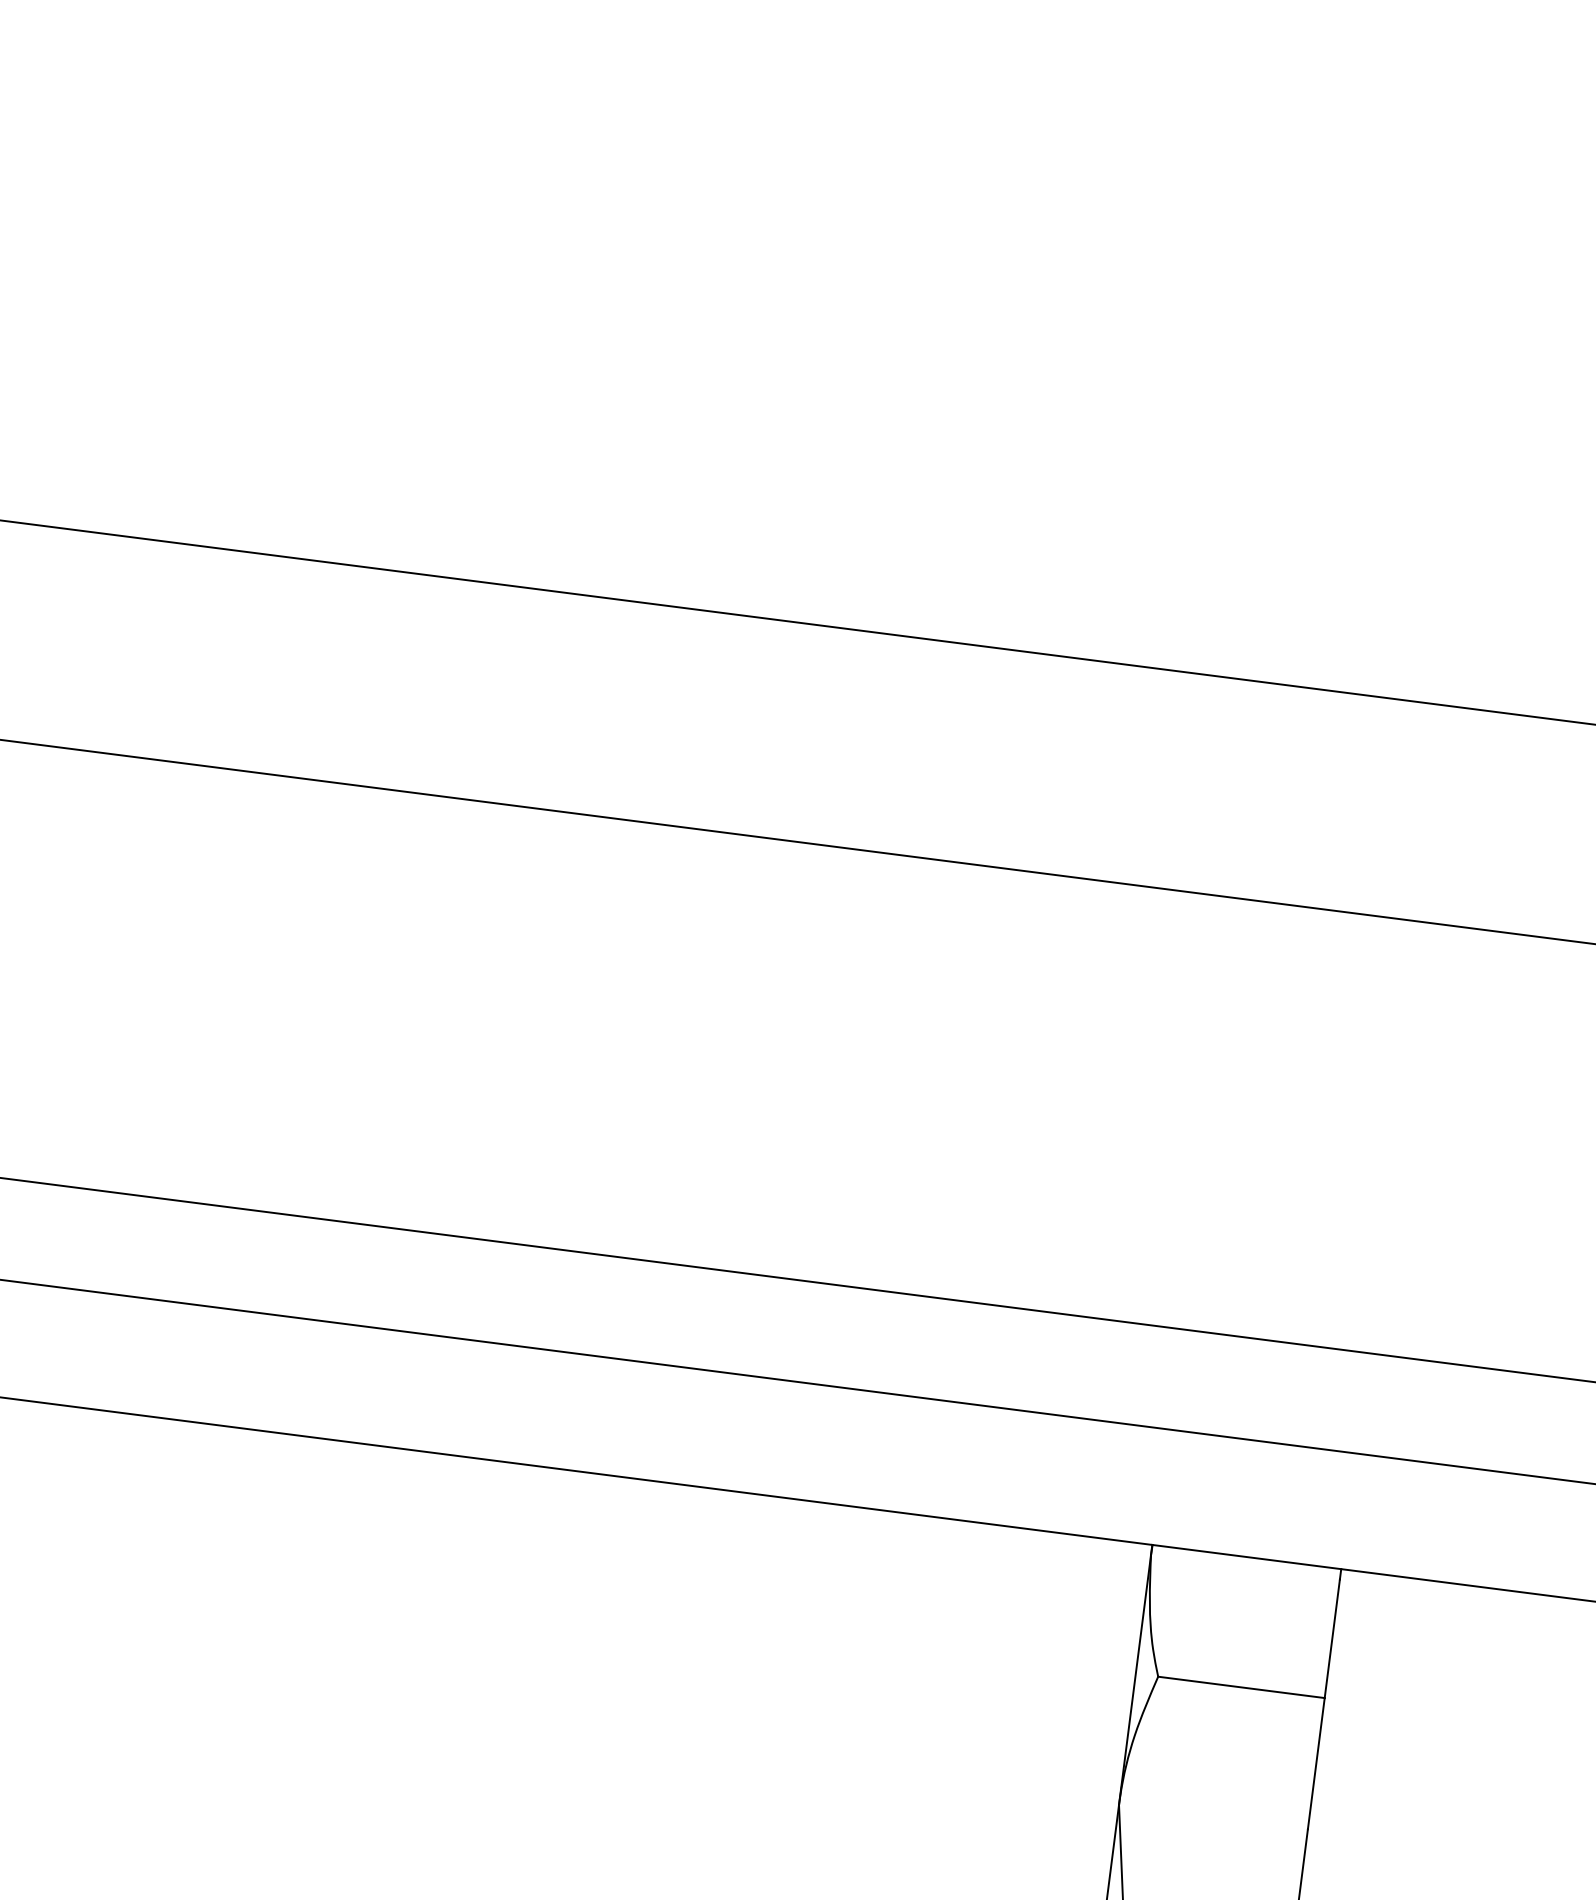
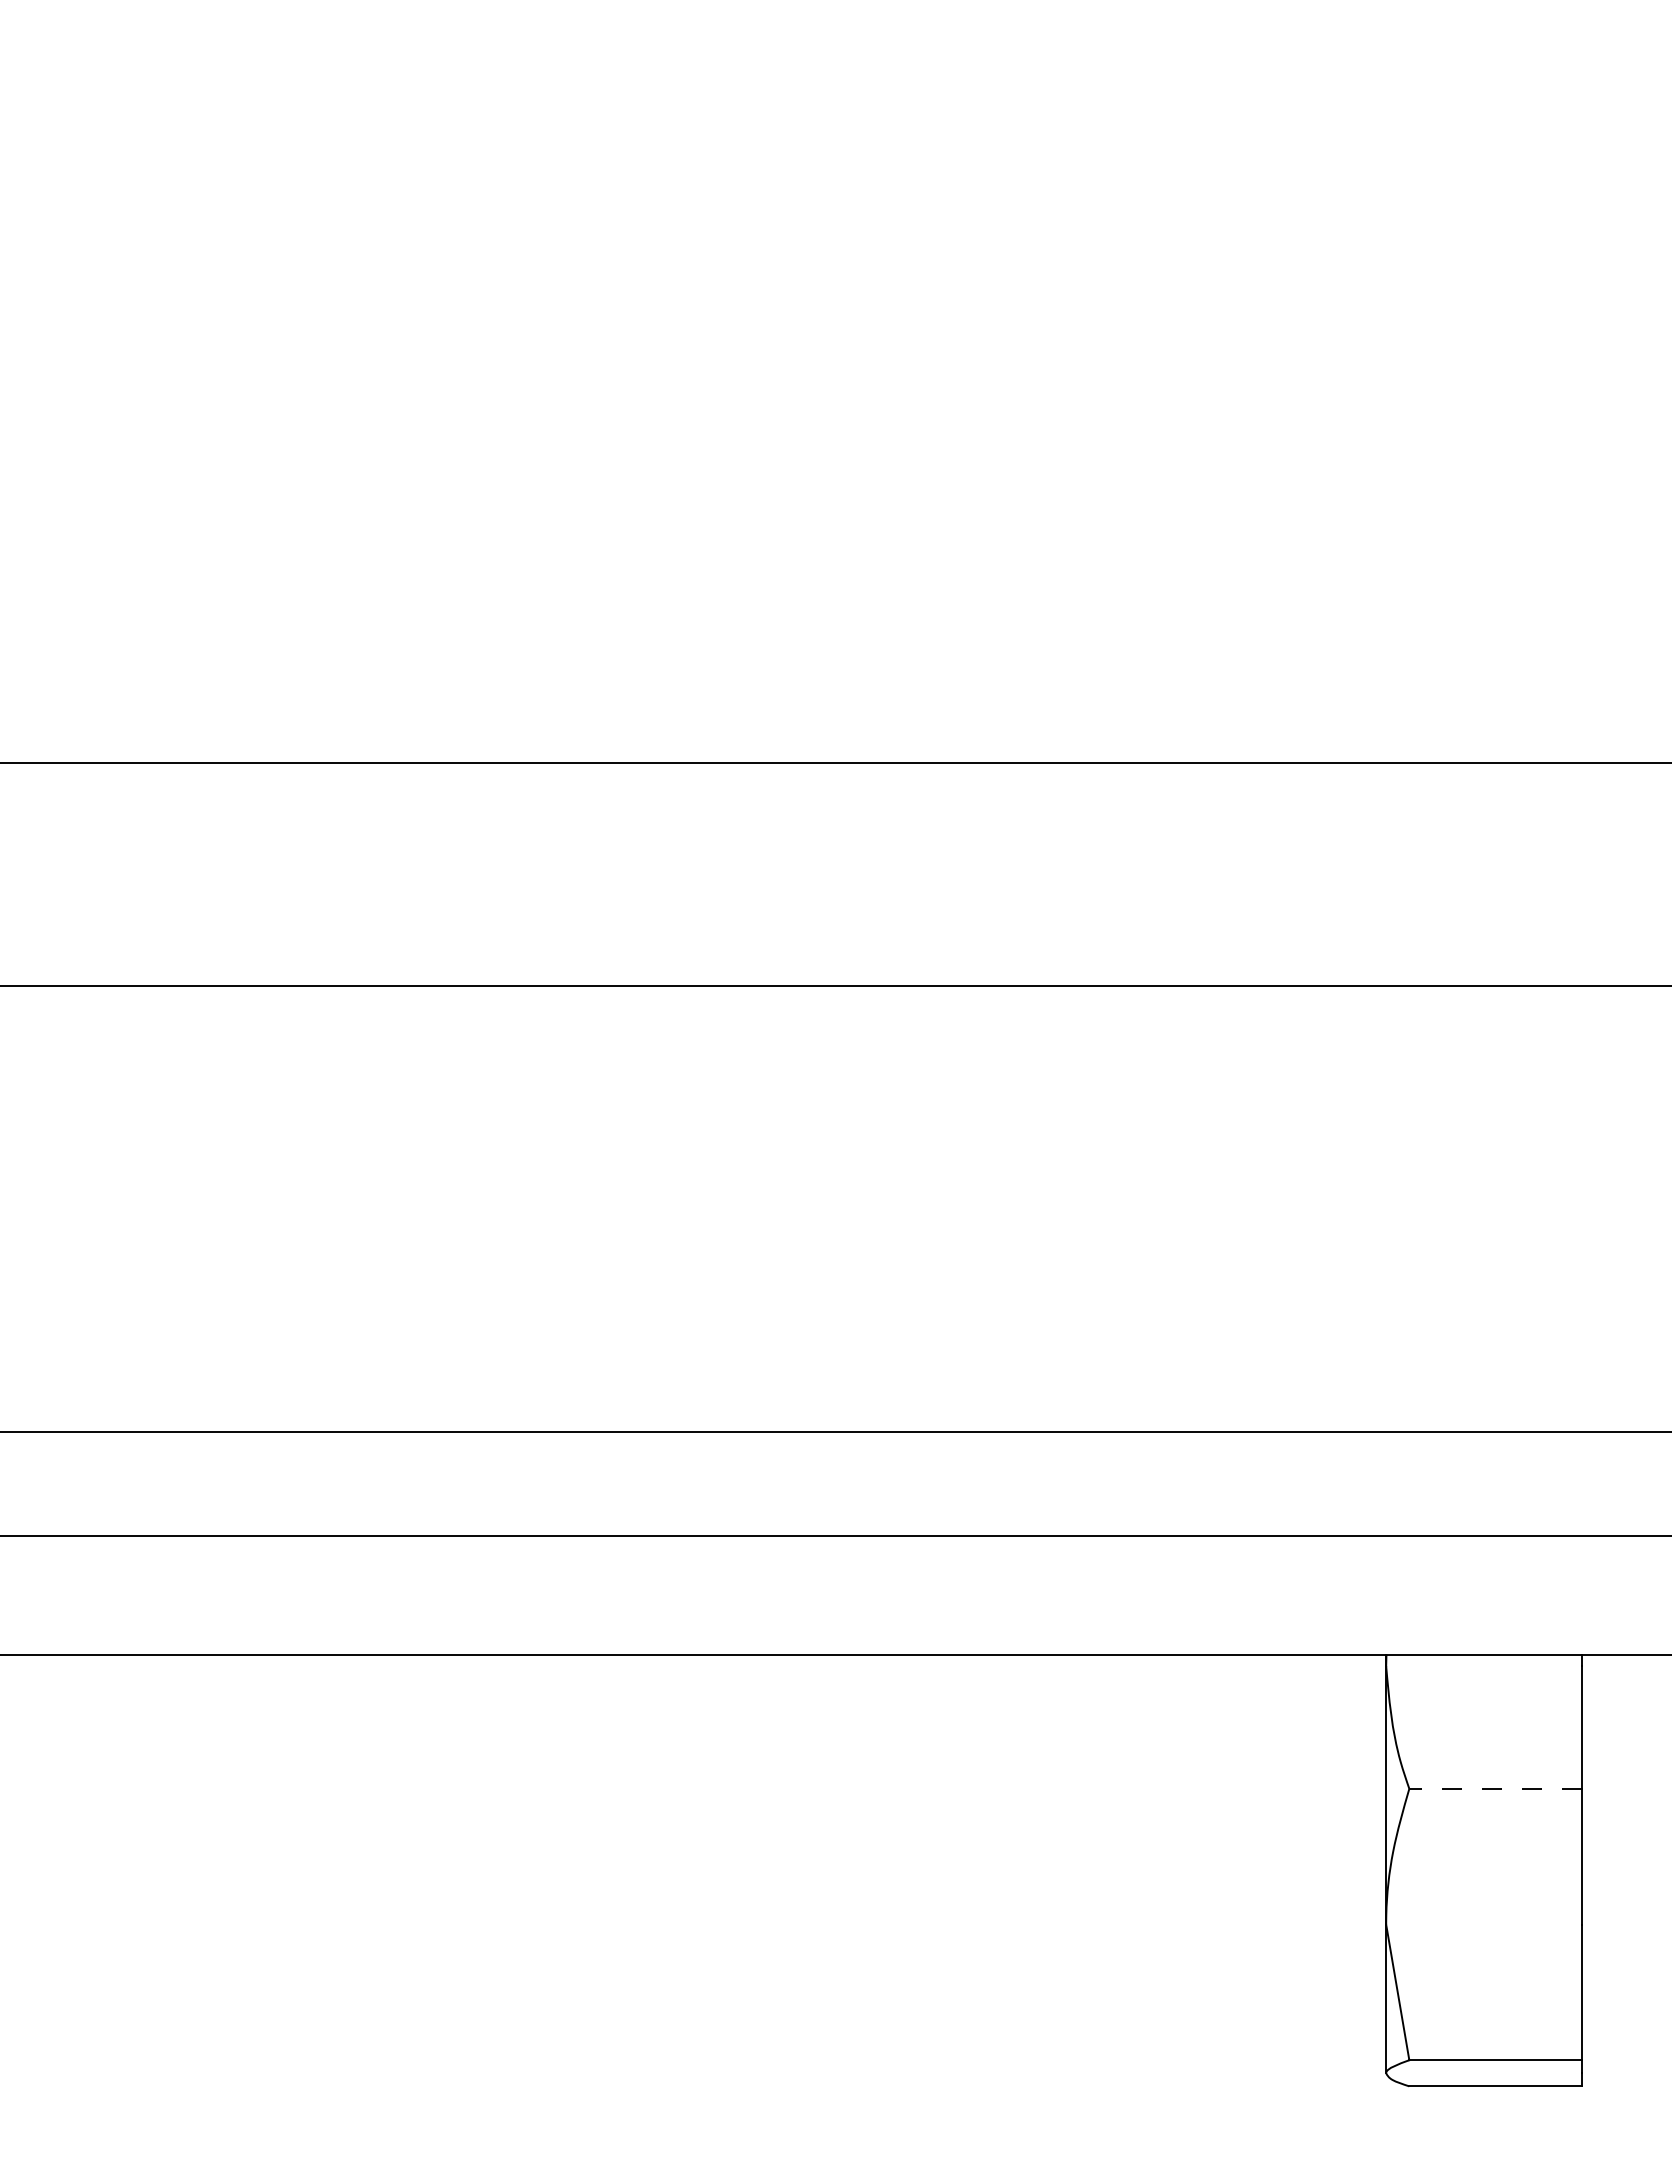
line: (1240, 1686) -> (1494, 1788), solid -> dashed

